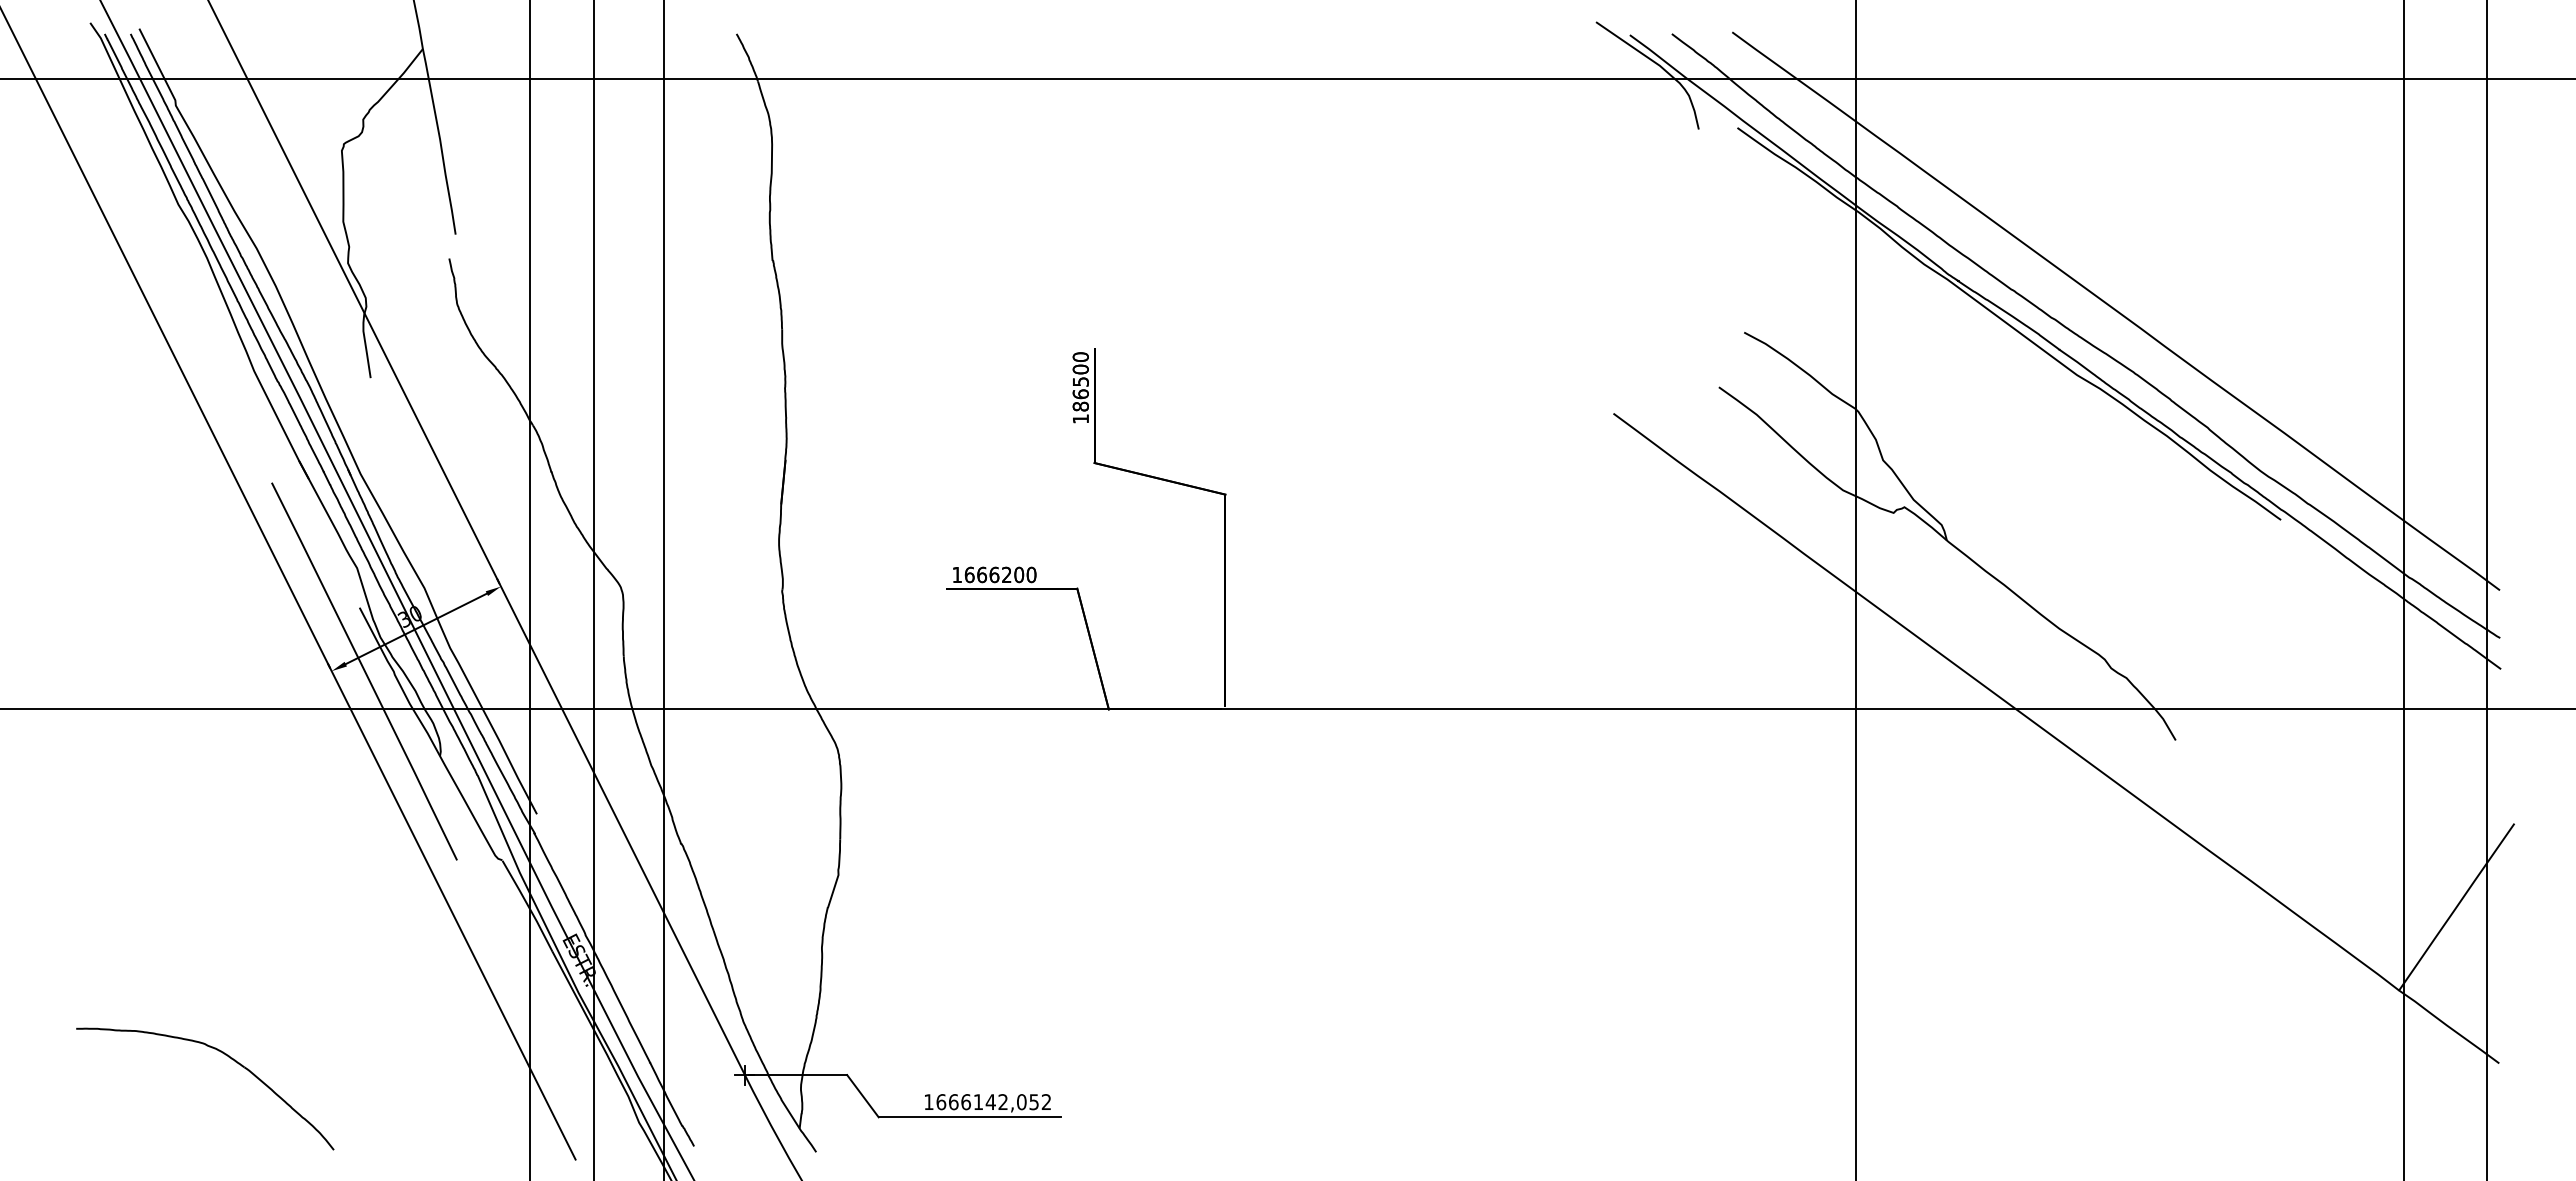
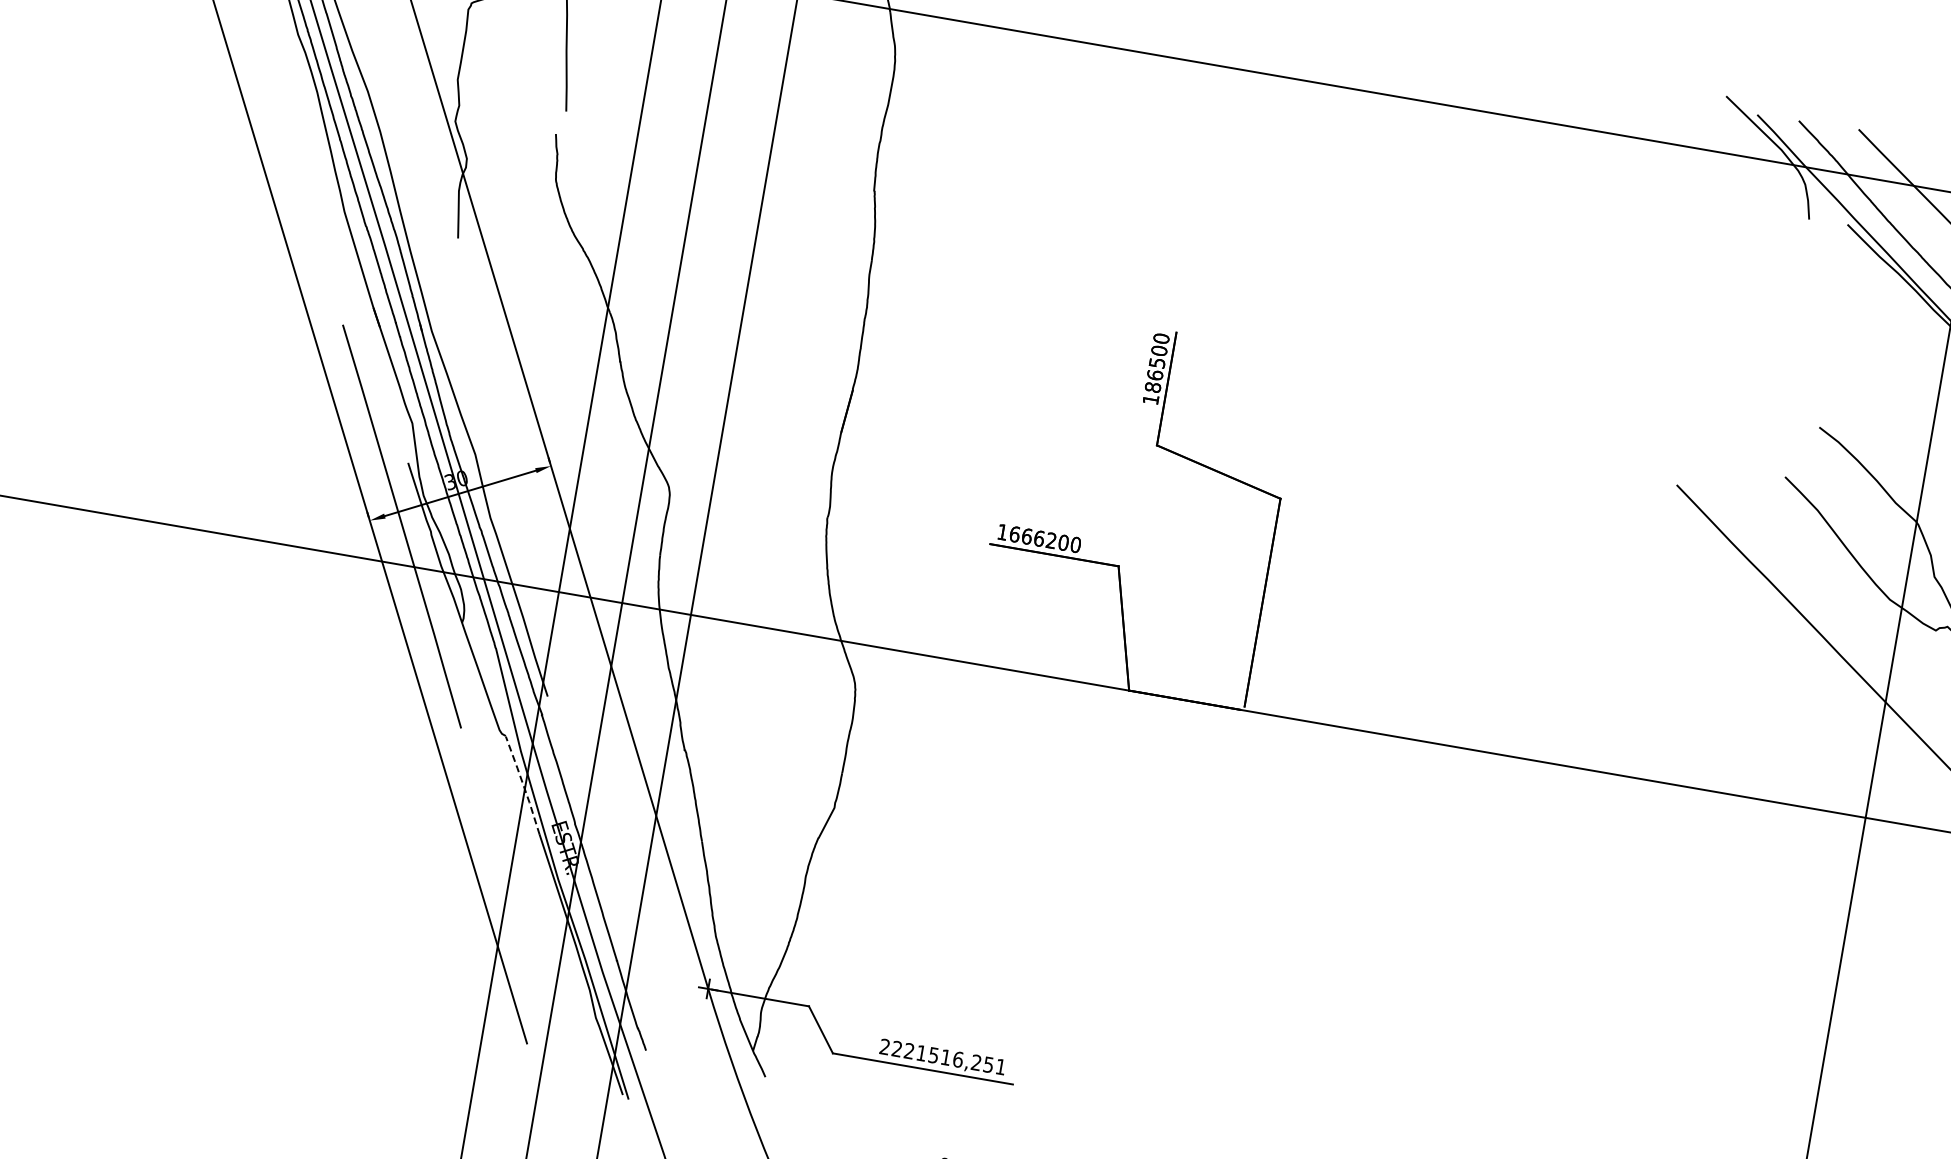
line: (527, 905) -> (522, 784), solid -> dashed
part: (225, 1055) -> (199, 881), removed
text: (987, 1102) -> (942, 1057), 1666142,052 -> 2221516,251

